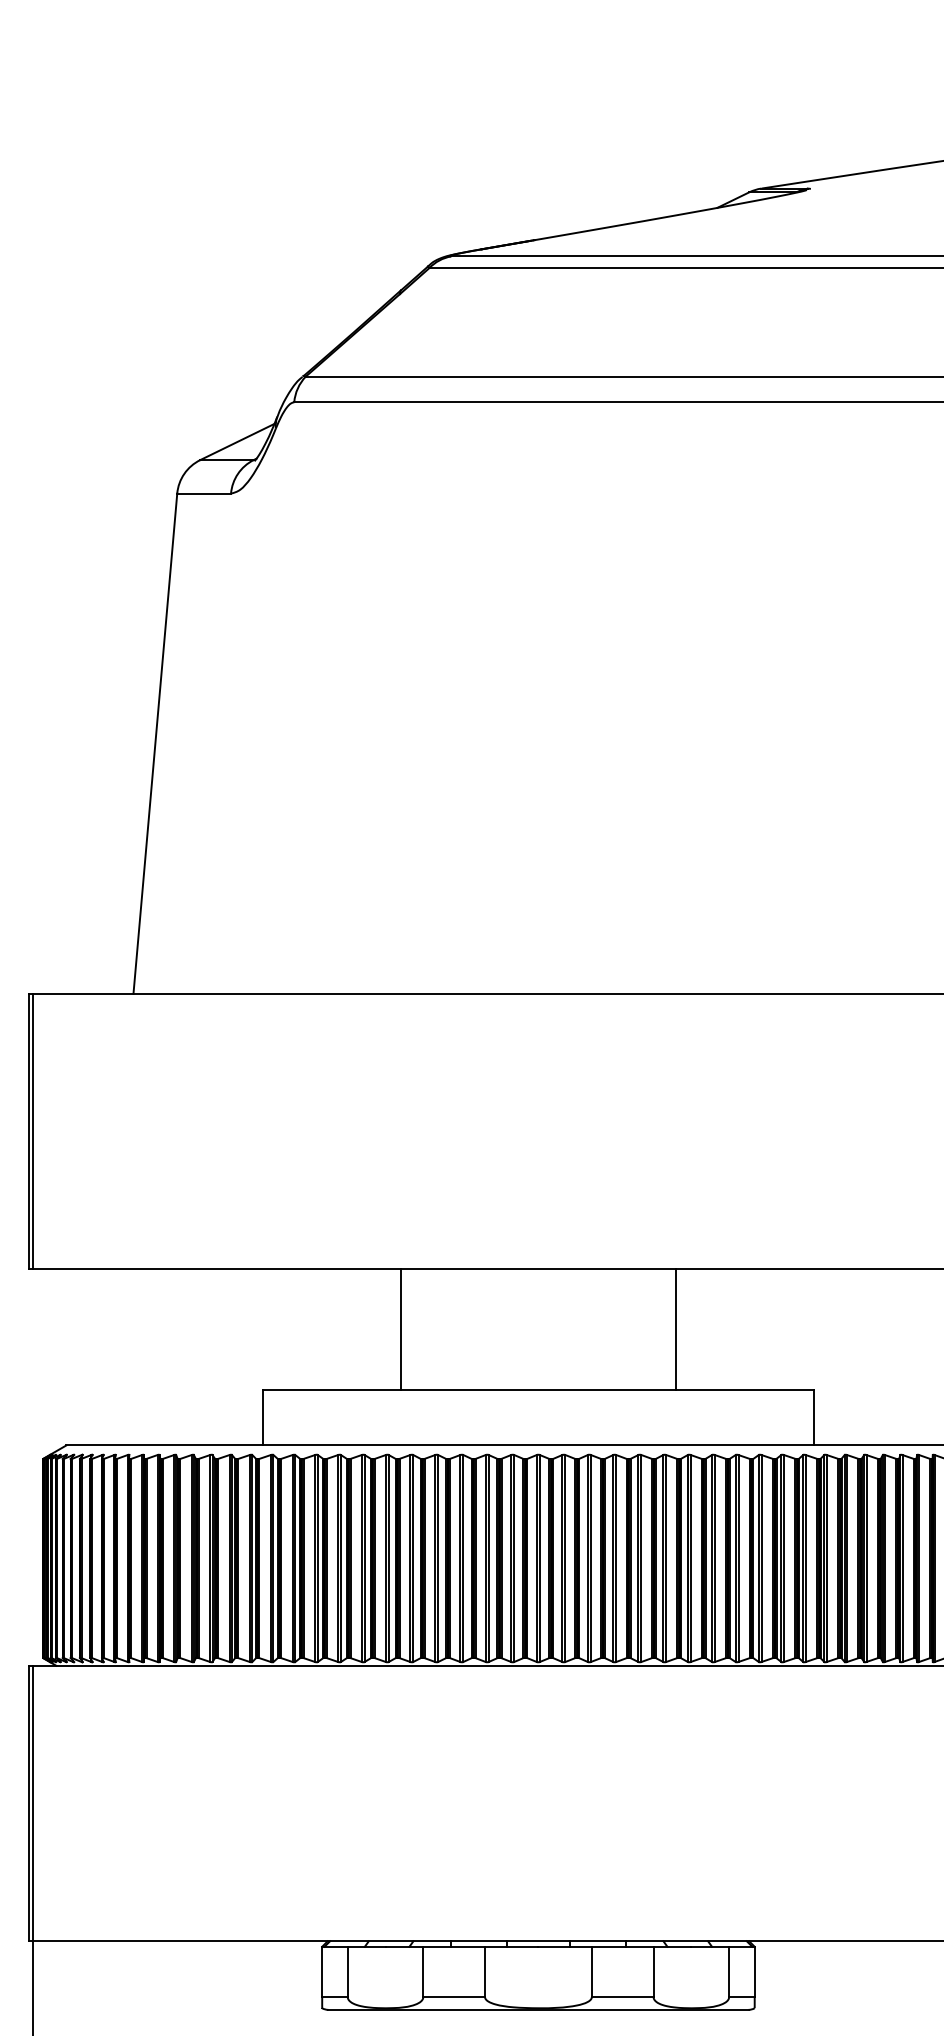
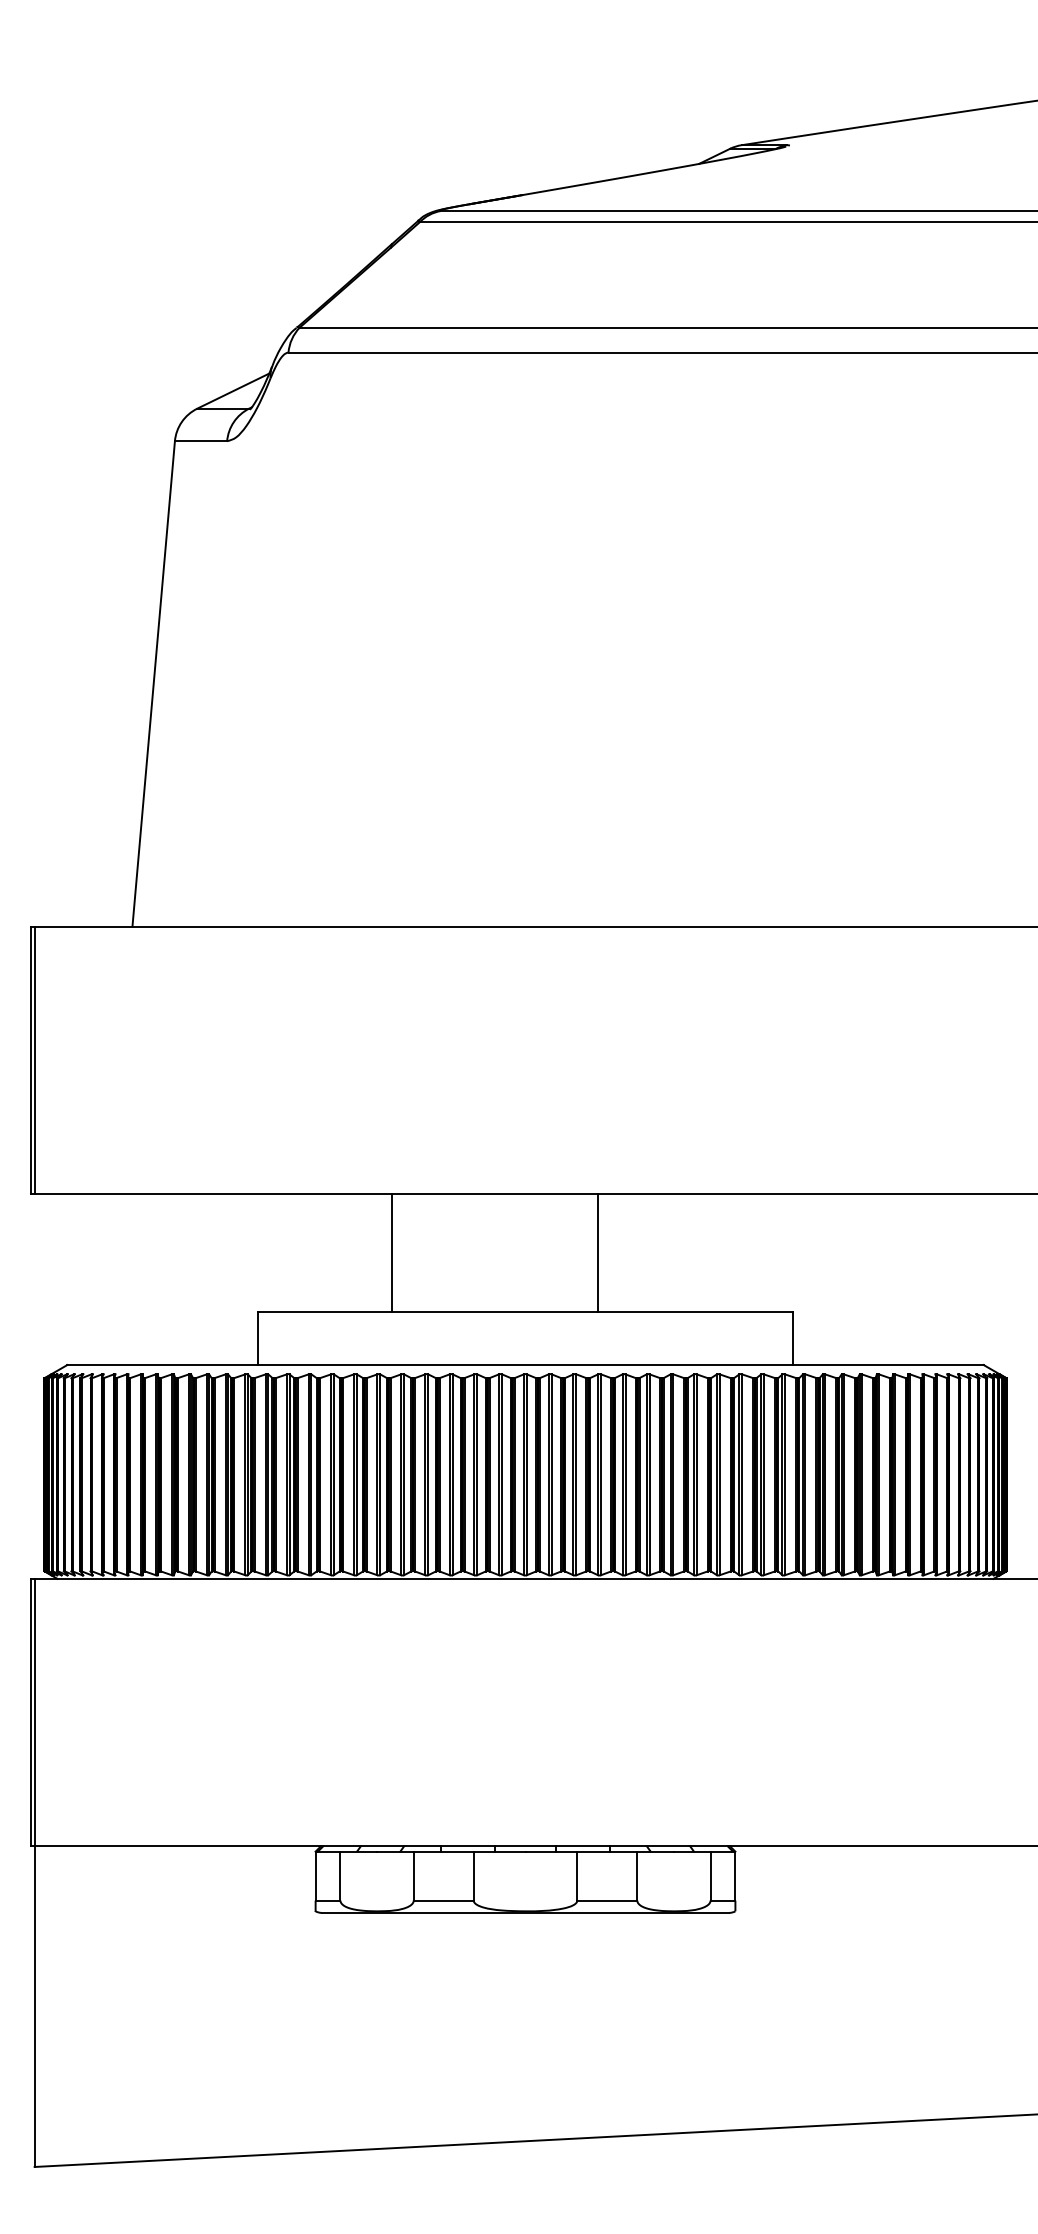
line: (676, 1329) -> (598, 1252), moved

